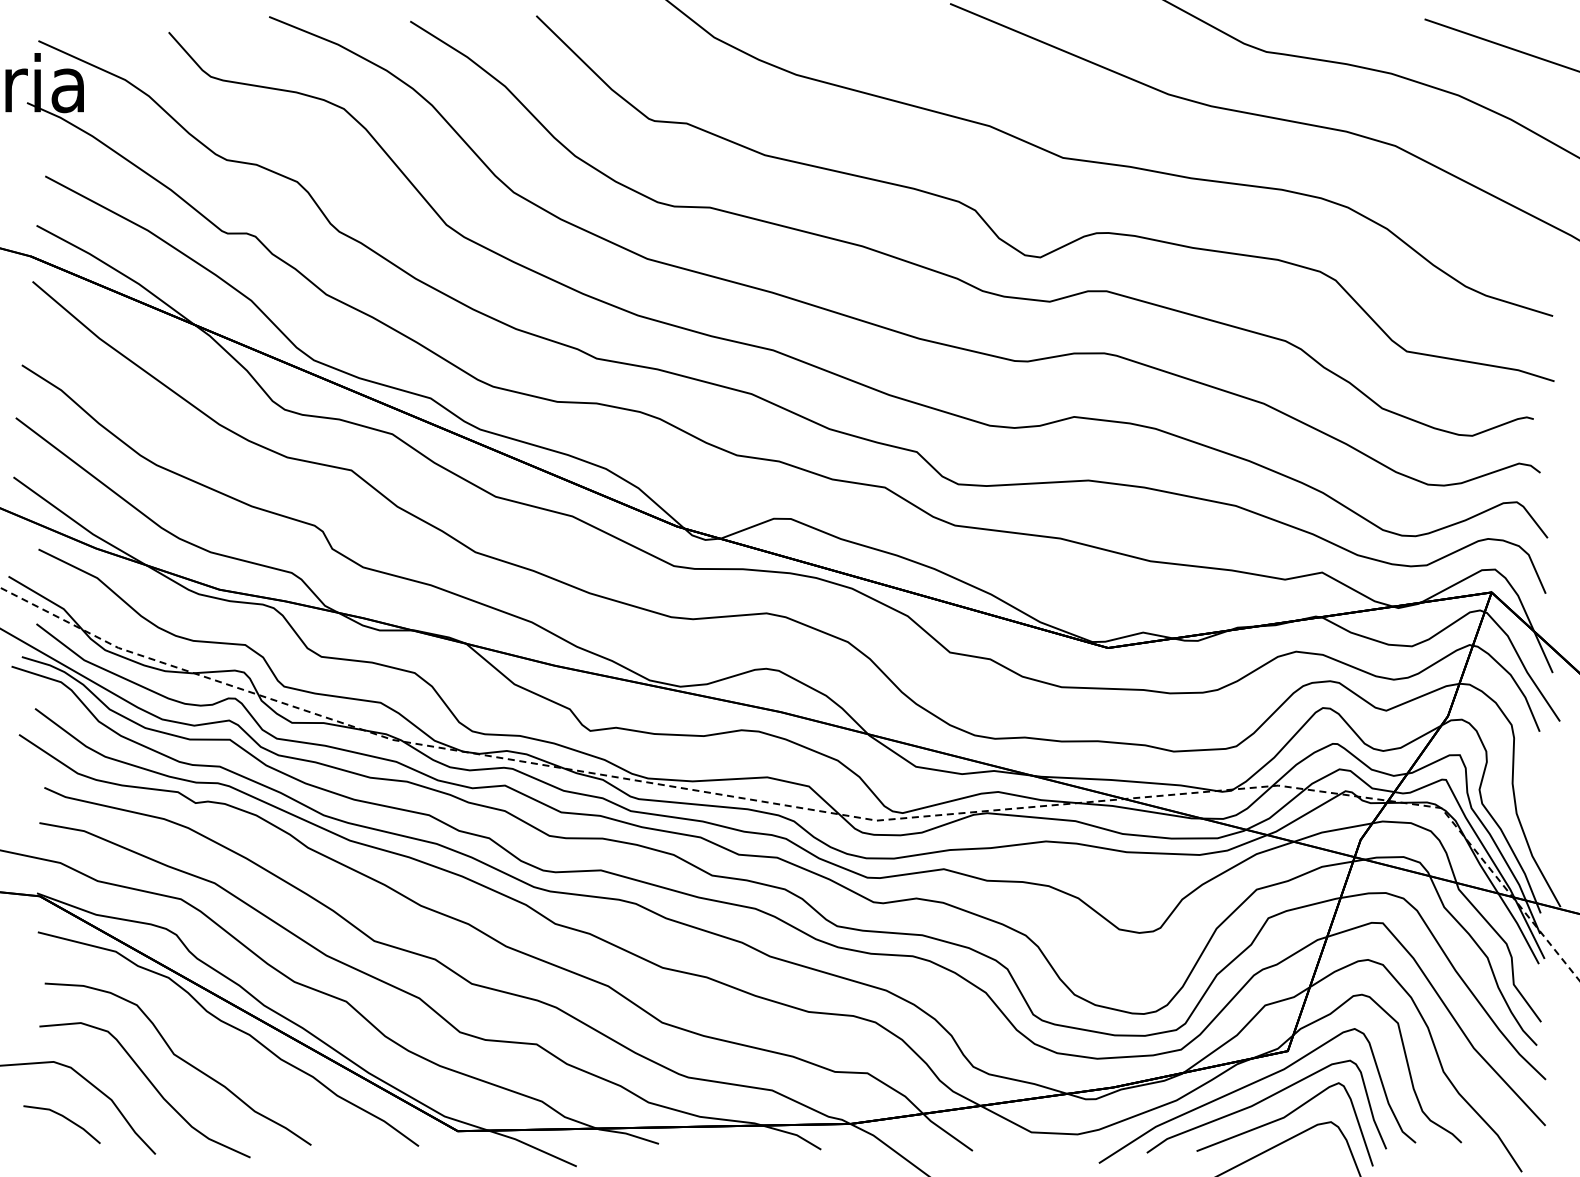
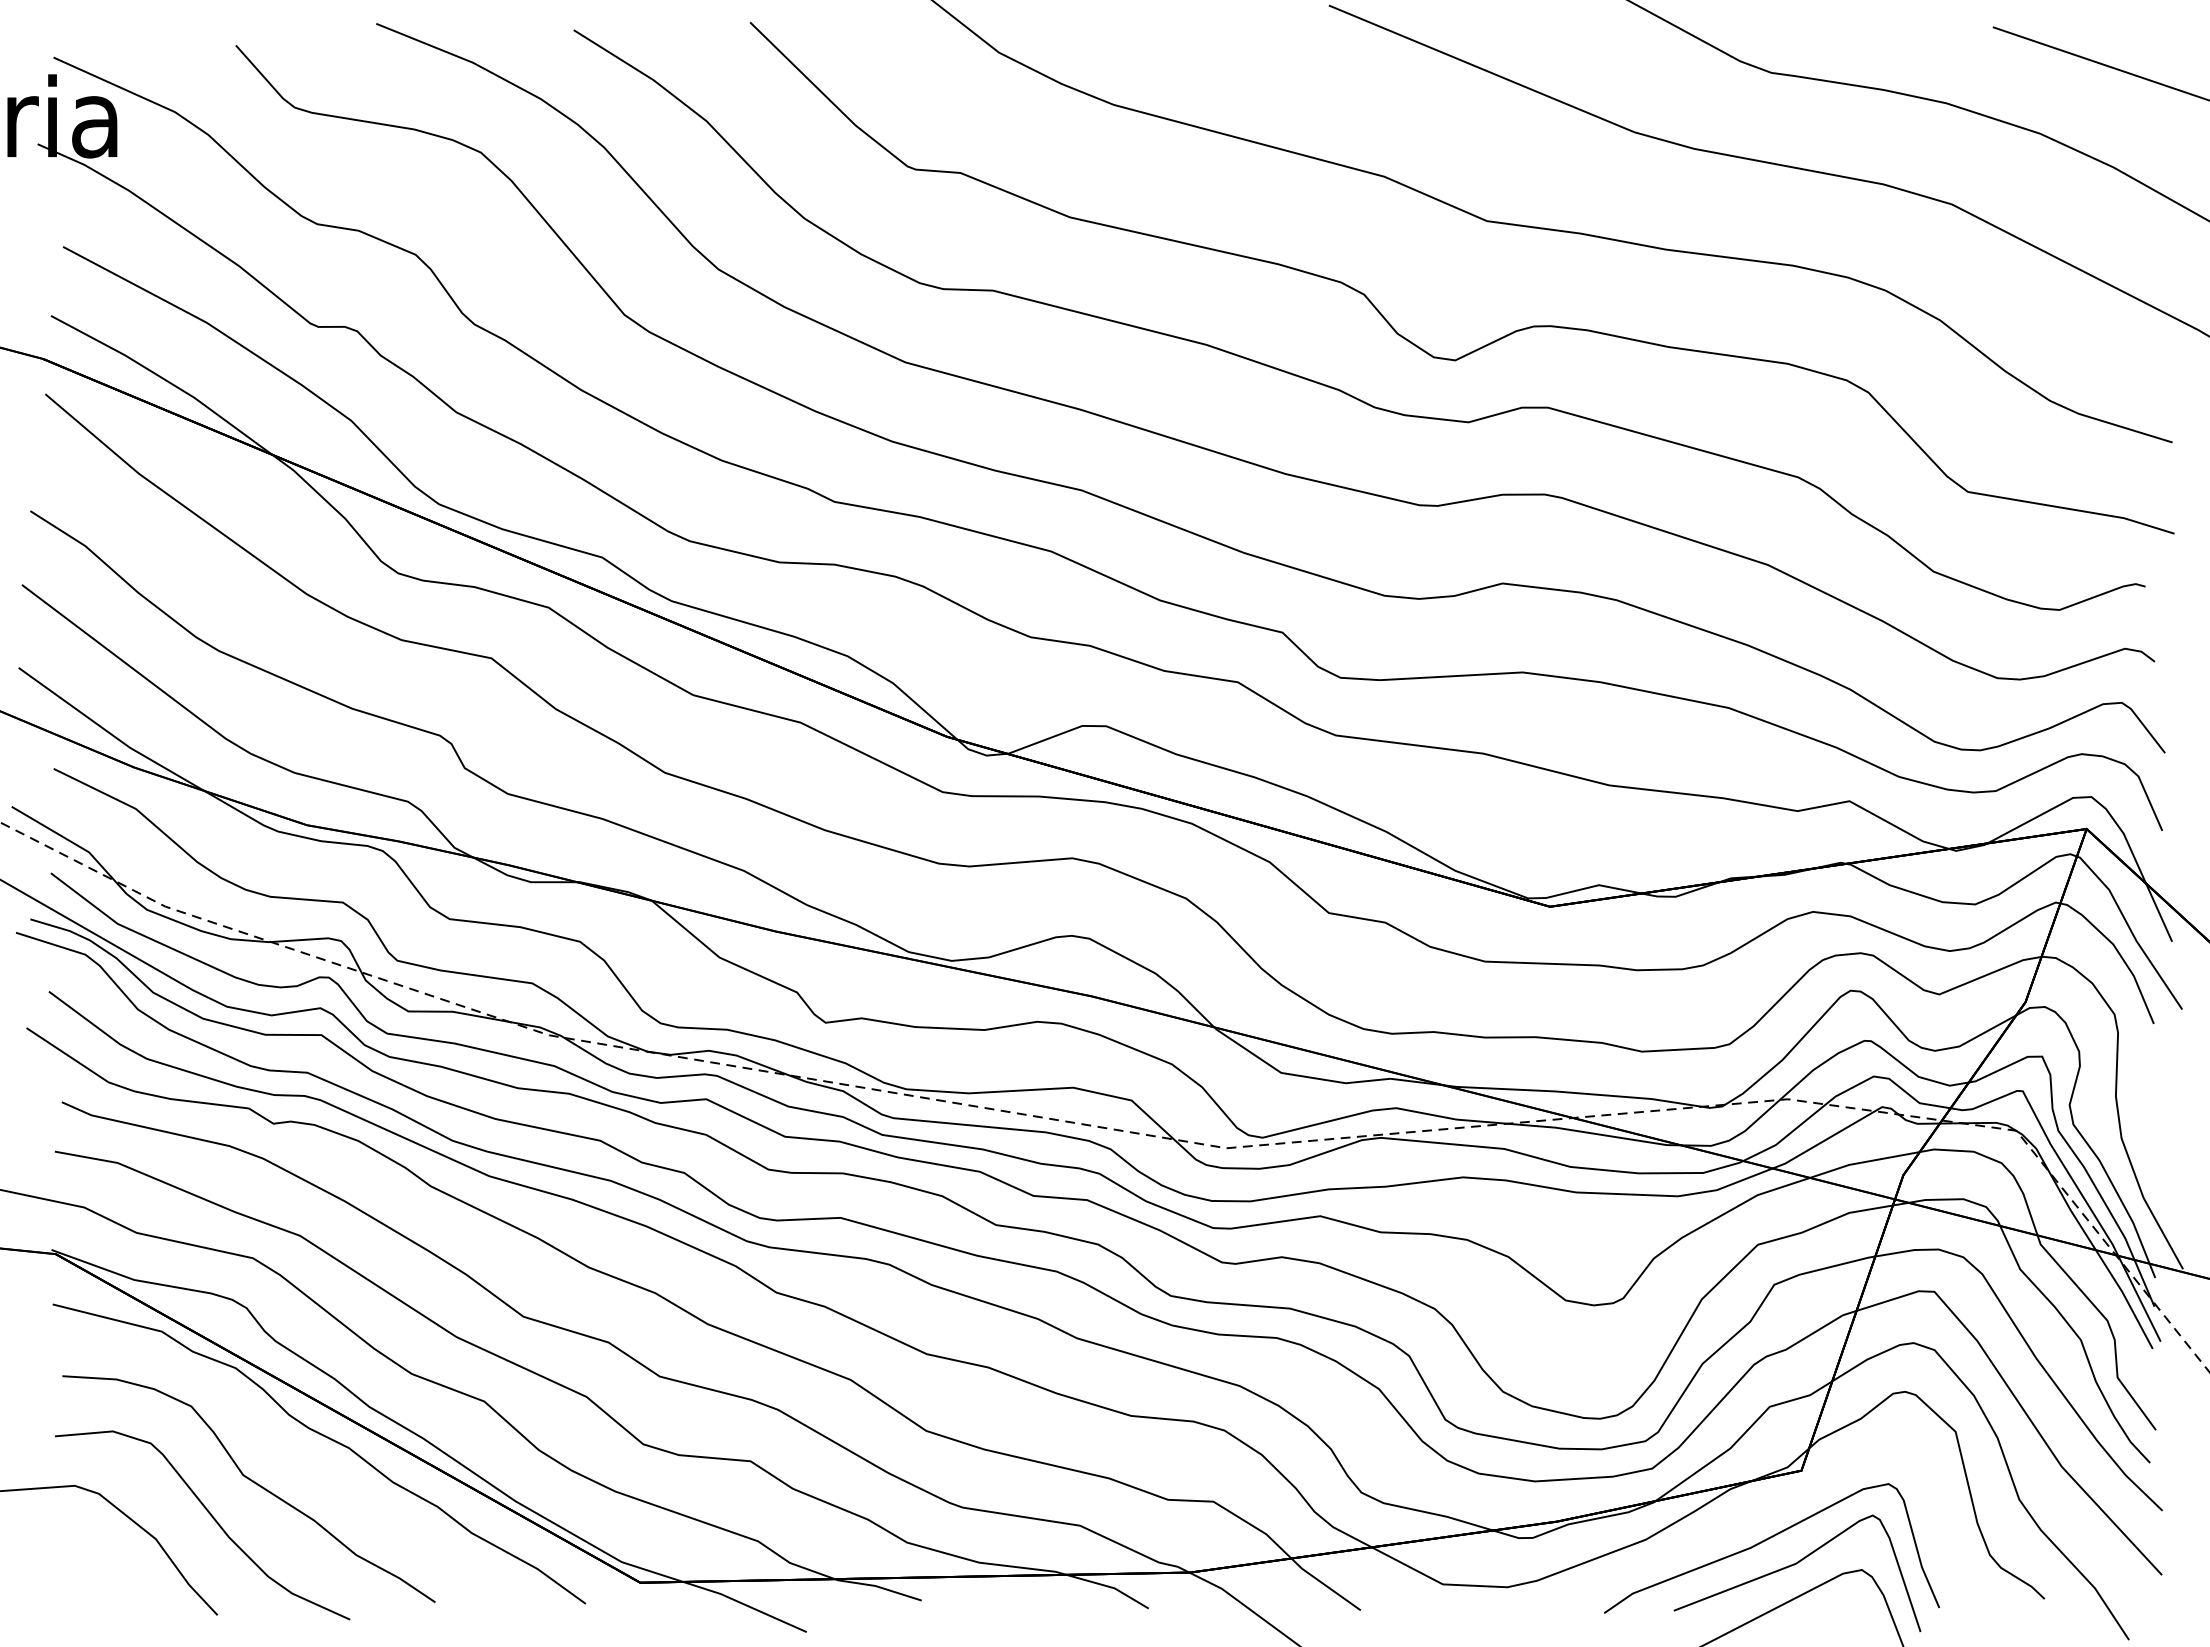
curve: (1252, 1084) -> (1751, 1517), removed
line: (64, 1118) -> (90, 1564), removed

